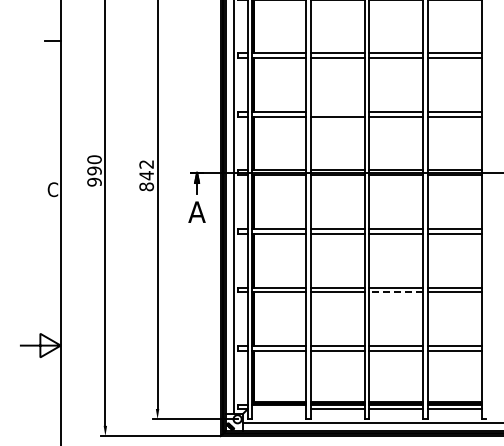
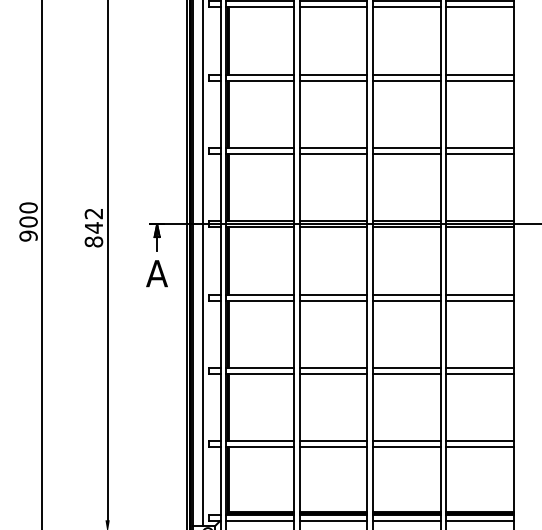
line: (337, 111) -> (333, 147), added
text: (94, 170) -> (28, 221), 990 -> 900
line: (396, 292) -> (407, 374), dashed -> solid
line: (279, 409) -> (260, 520), added

